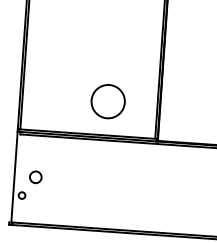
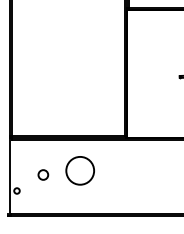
circle: (107, 101) -> (79, 170), moved
circle: (35, 176) -> (43, 174), moved

